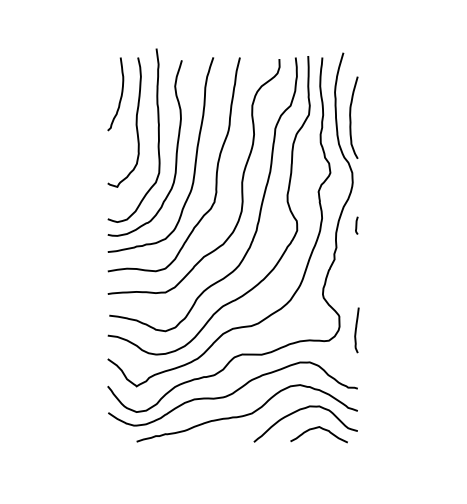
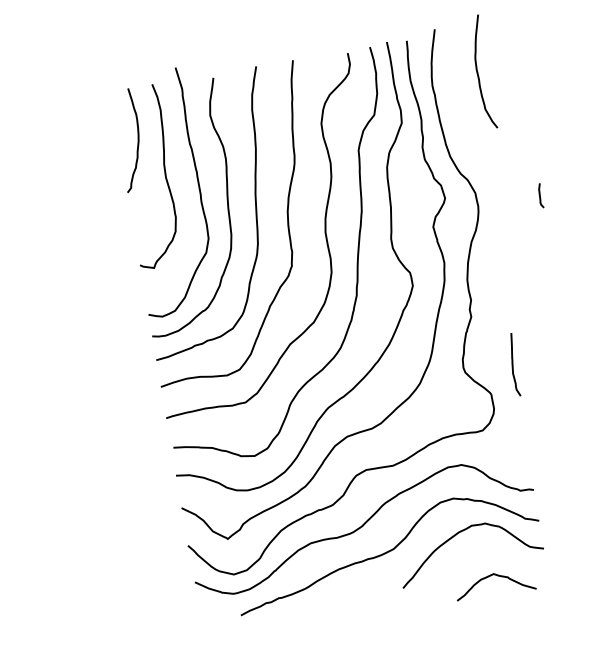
curve: (351, 117) -> (479, 72), moved
line: (356, 225) -> (540, 195), moved
curve: (356, 330) -> (513, 365), moved
curve: (321, 429) -> (497, 577), moved

